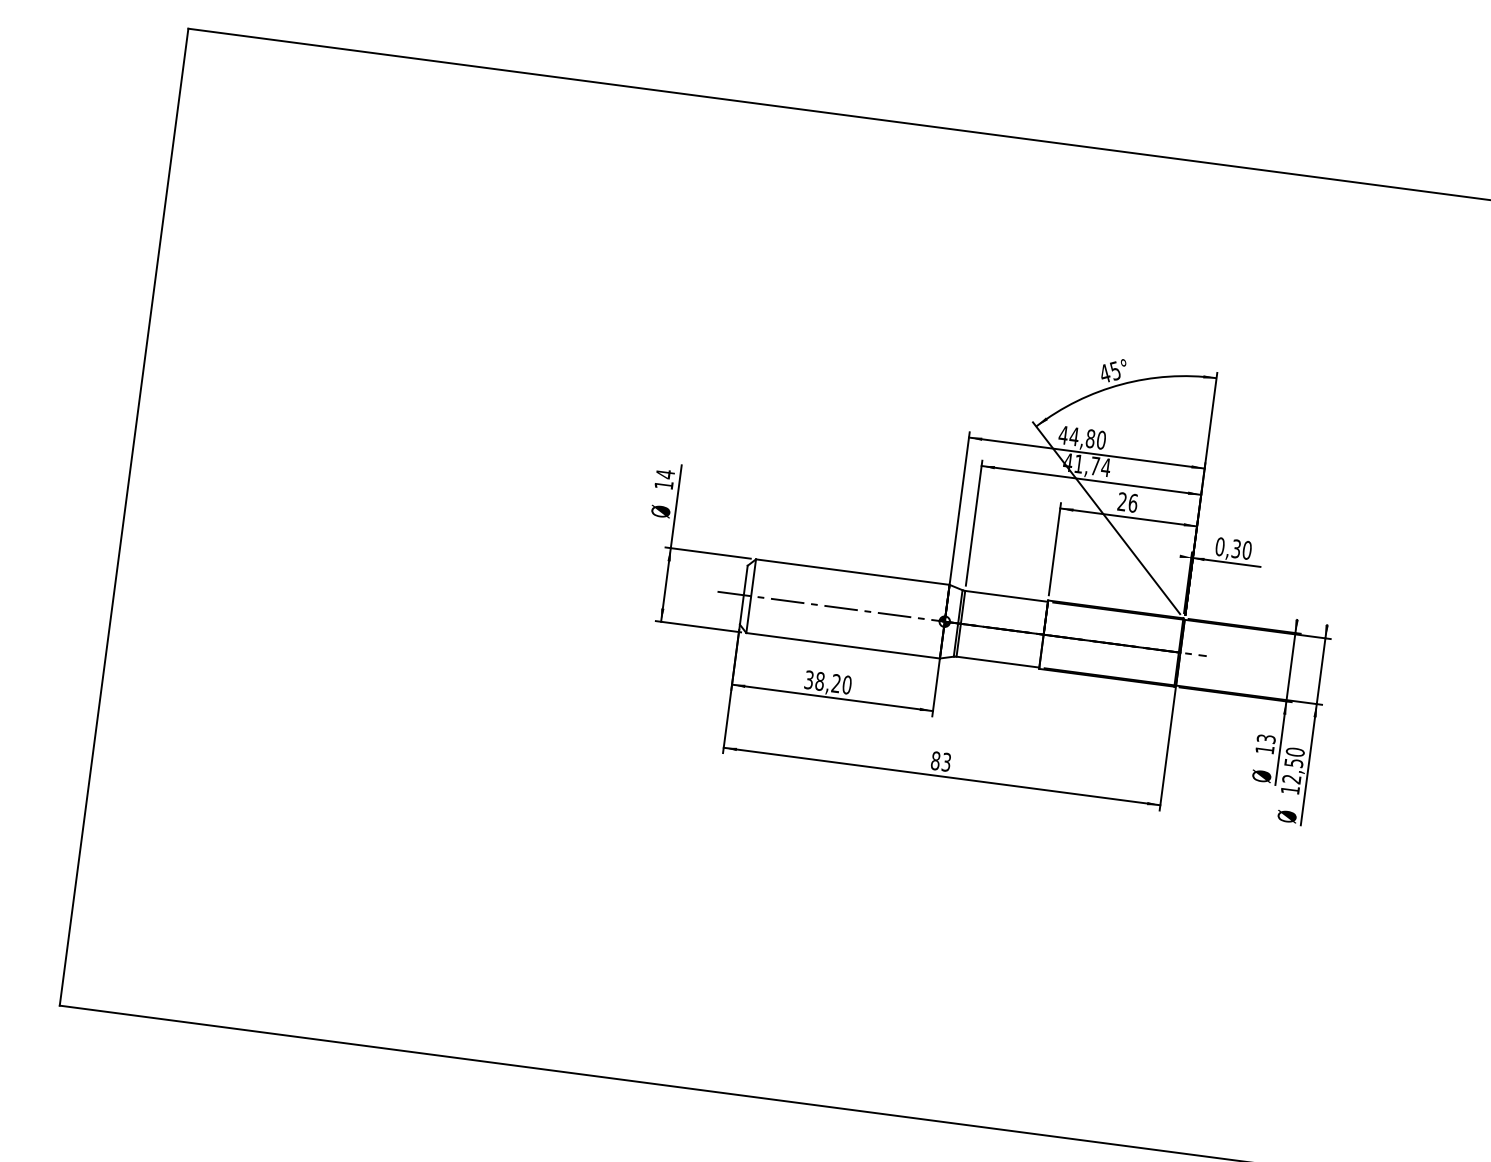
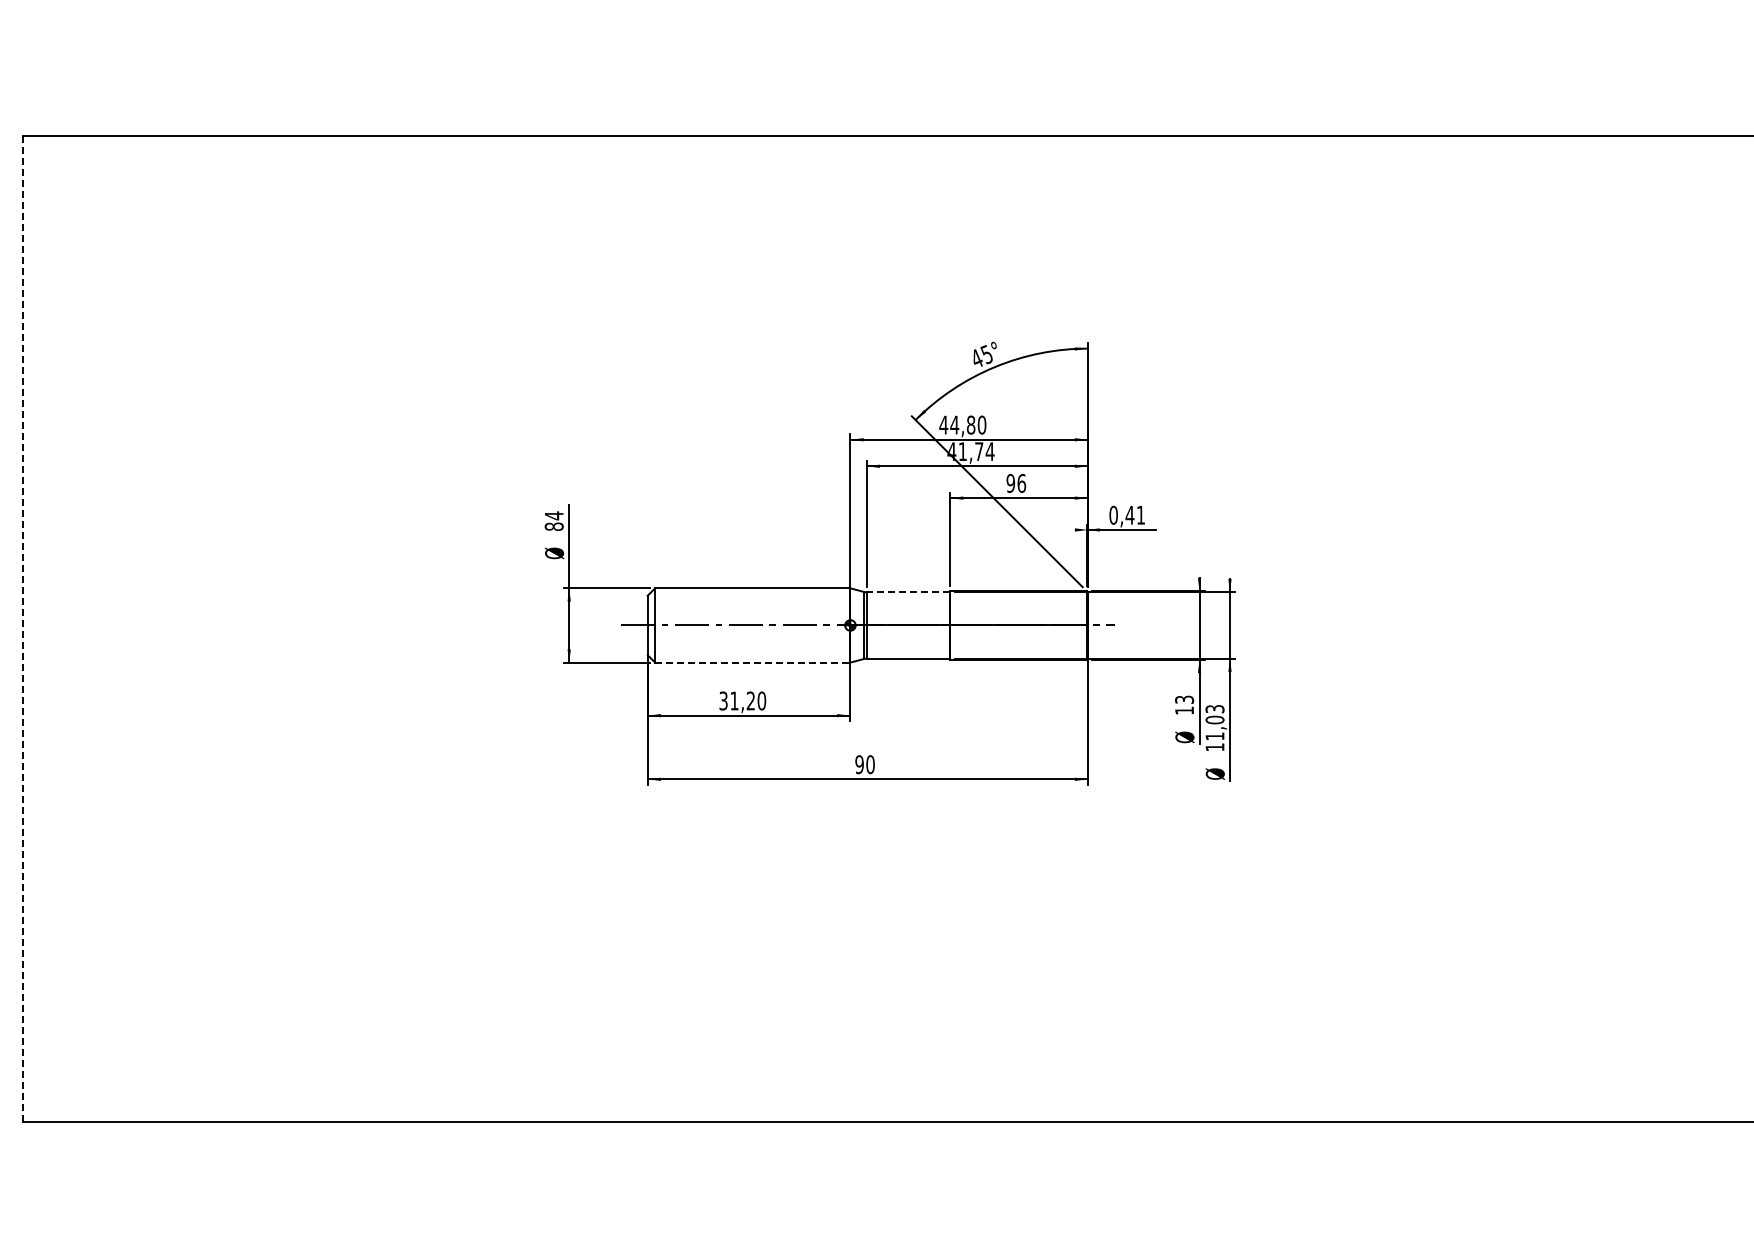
text: (663, 484) -> (553, 526), 14 -> 84
text: (1122, 501) -> (1010, 483), 26 -> 96
line: (124, 516) -> (23, 628), solid -> dashed
text: (1241, 548) -> (1135, 514), 0,30 -> 0,41
line: (1006, 596) -> (908, 592), solid -> dashed
line: (842, 645) -> (752, 662), solid -> dashed
text: (820, 680) -> (734, 700), 38,20 -> 31,20
text: (940, 761) -> (864, 764), 83 -> 90
text: (1293, 765) -> (1214, 722), 12,50 -> 11,03

